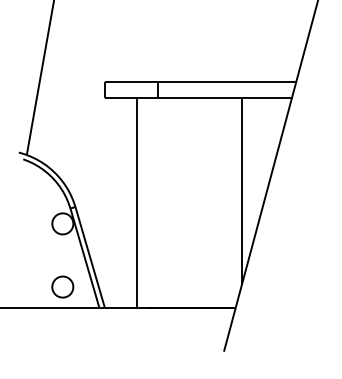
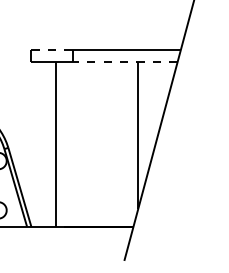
line: (131, 81) -> (52, 49), solid -> dashed
line: (224, 97) -> (124, 62), solid -> dashed

